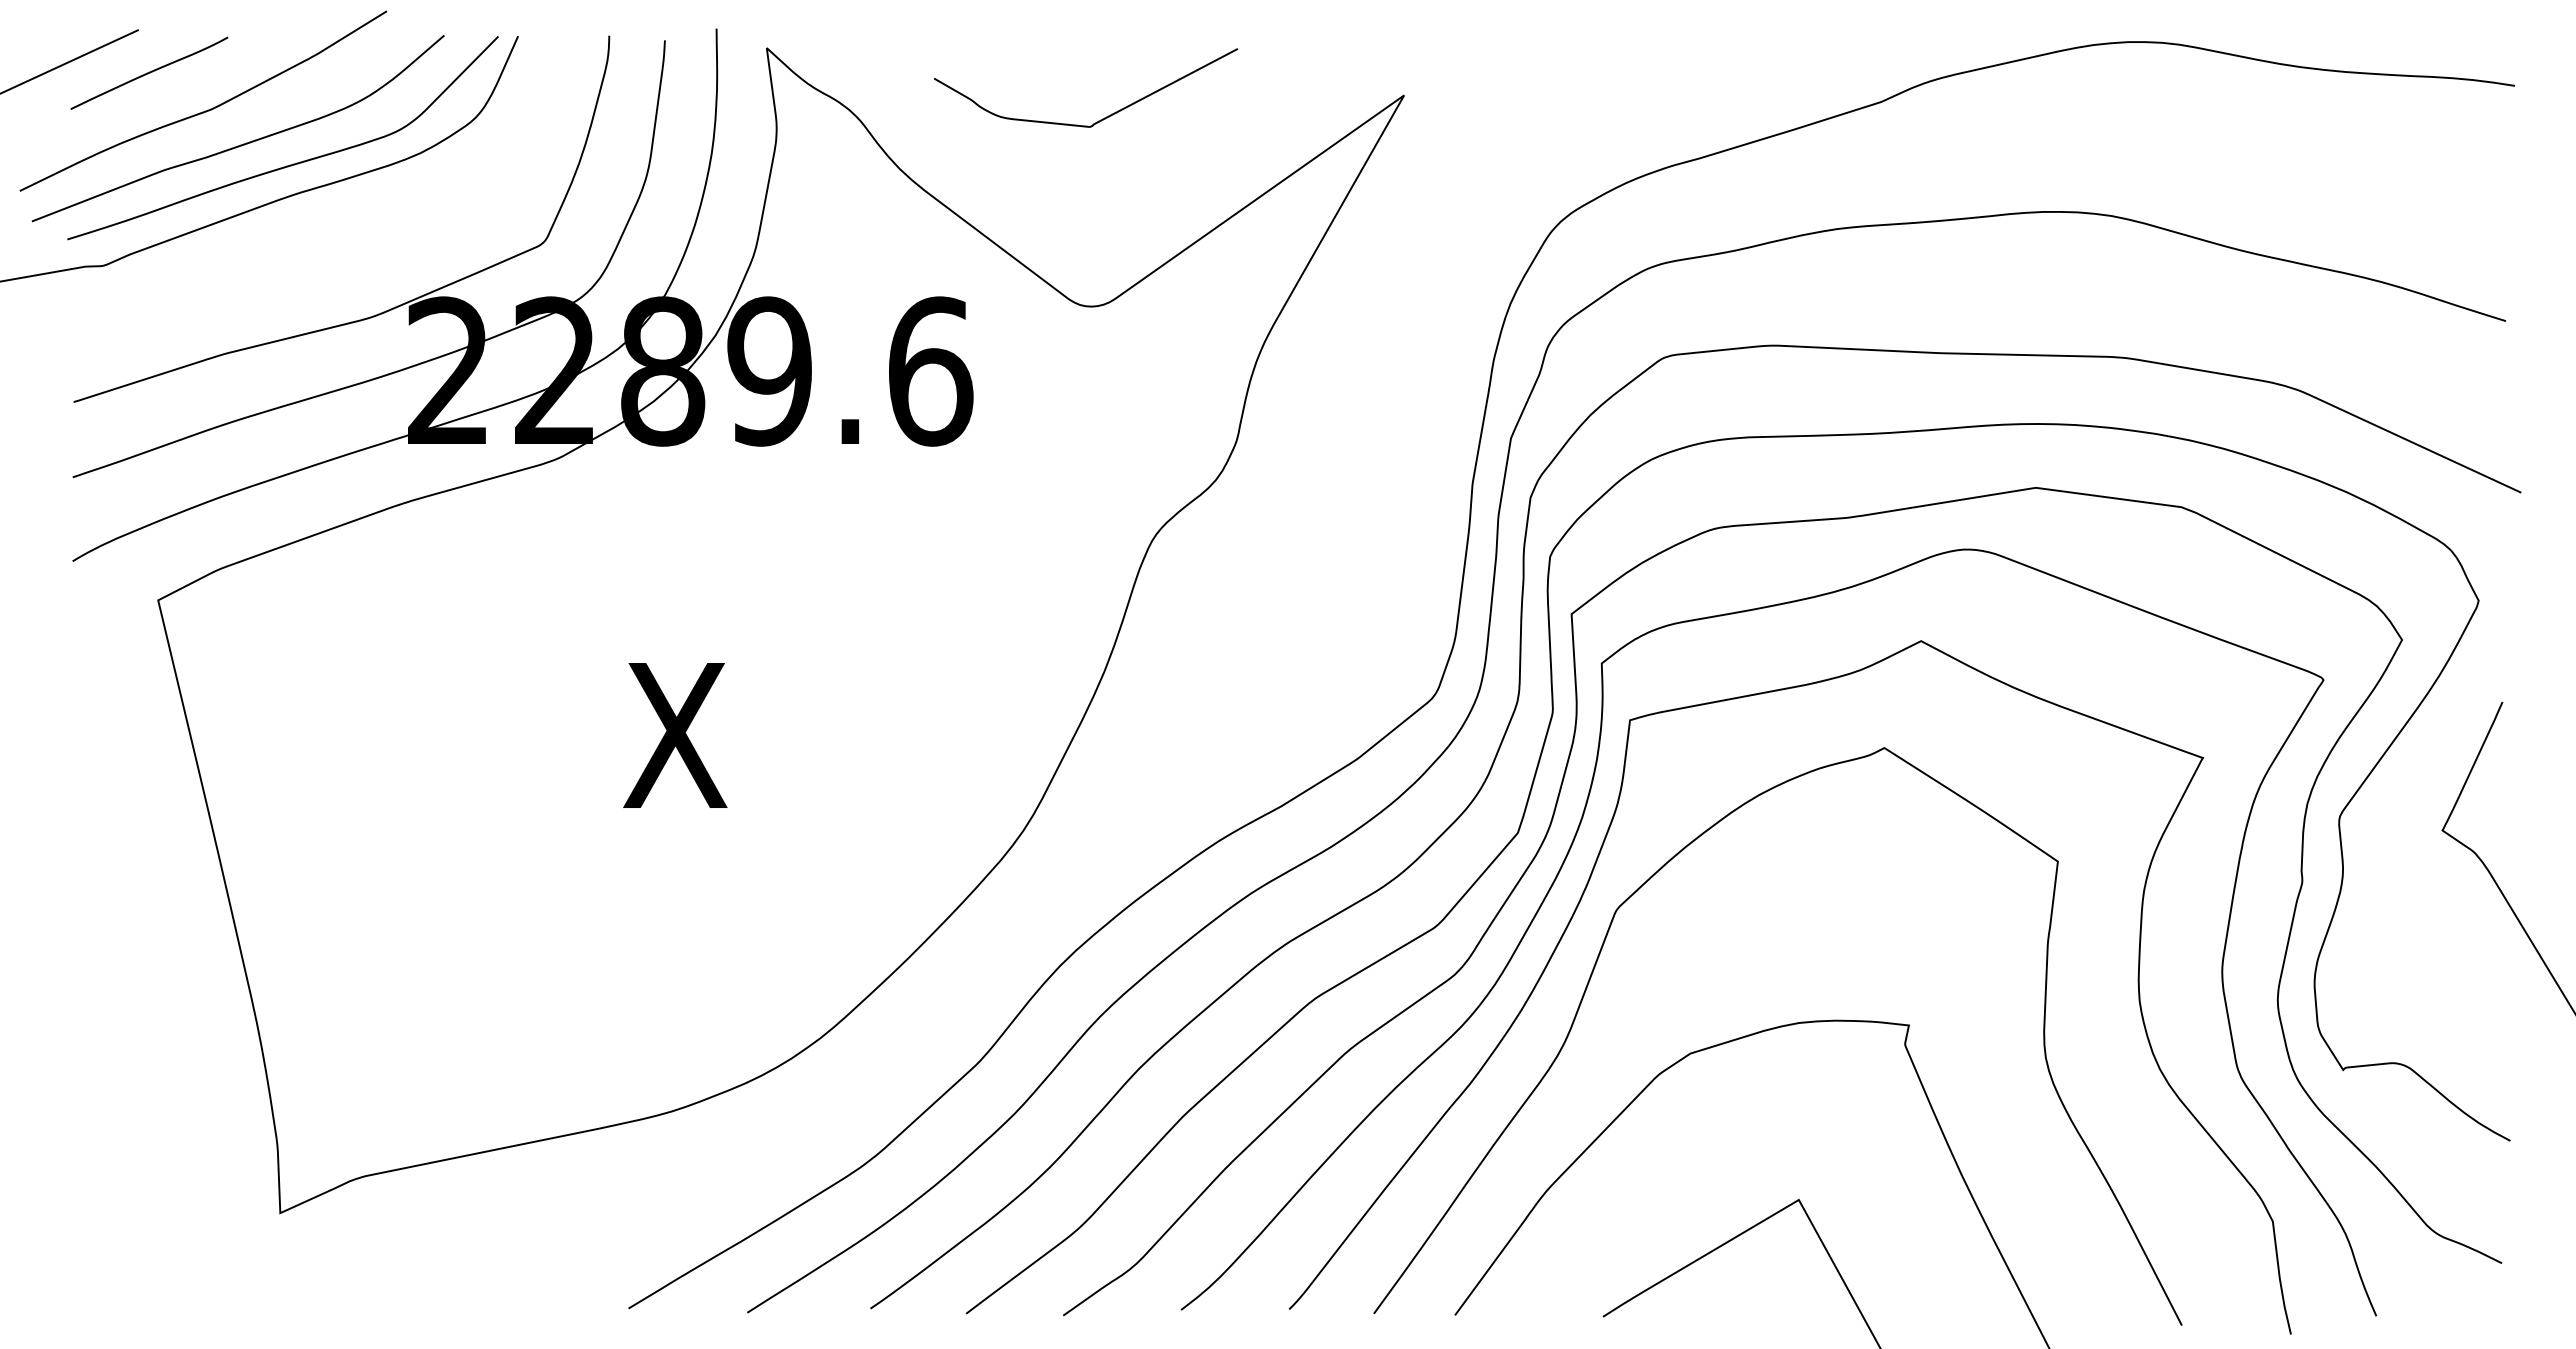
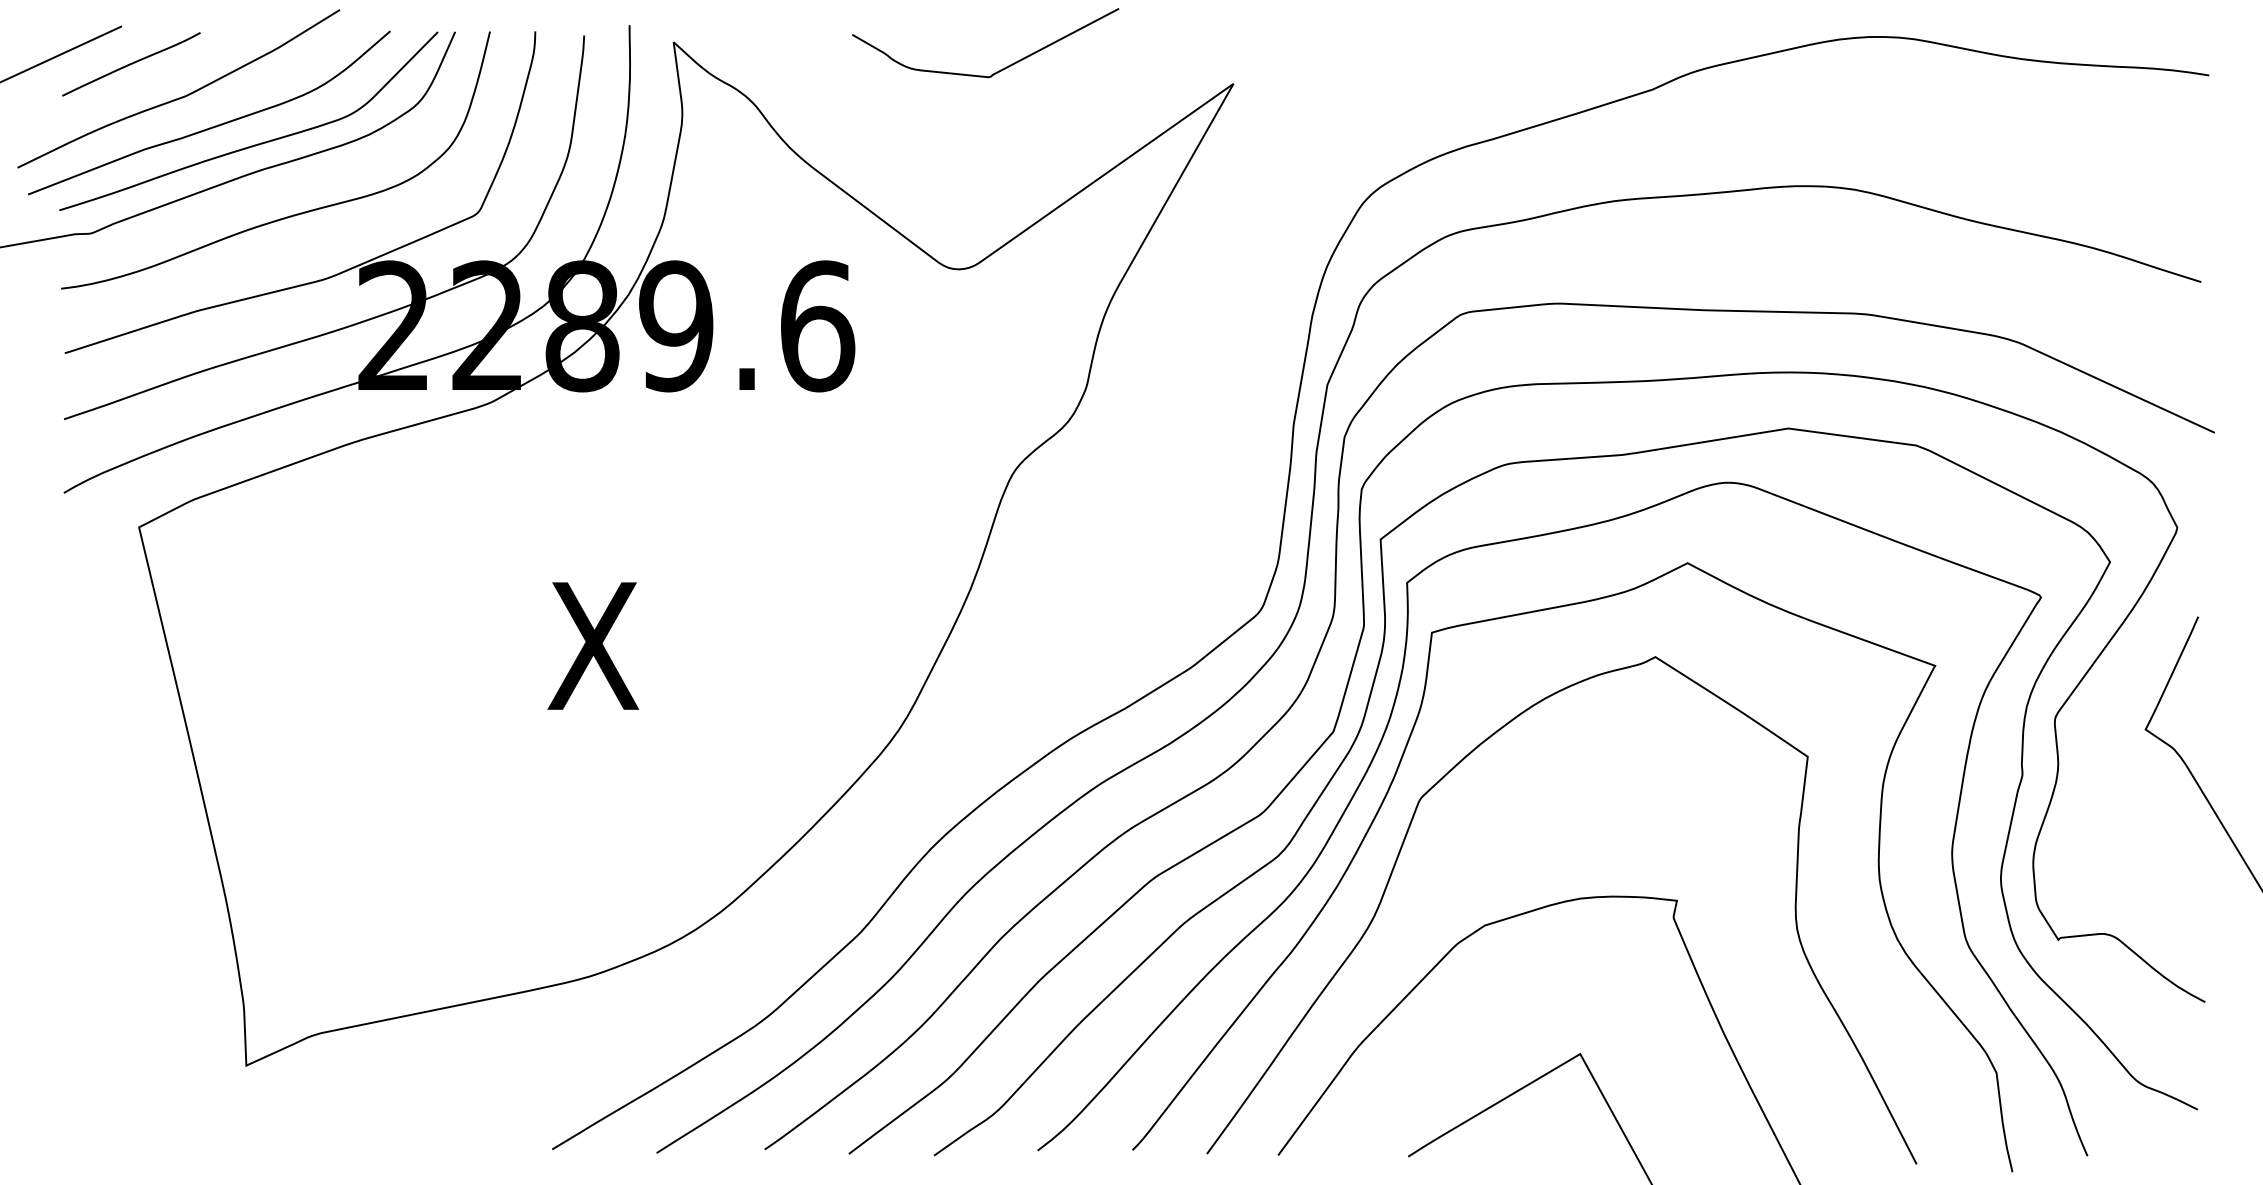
curve: (1100, 119) -> (998, 70), moved
curve: (329, 245) -> (289, 215), added

